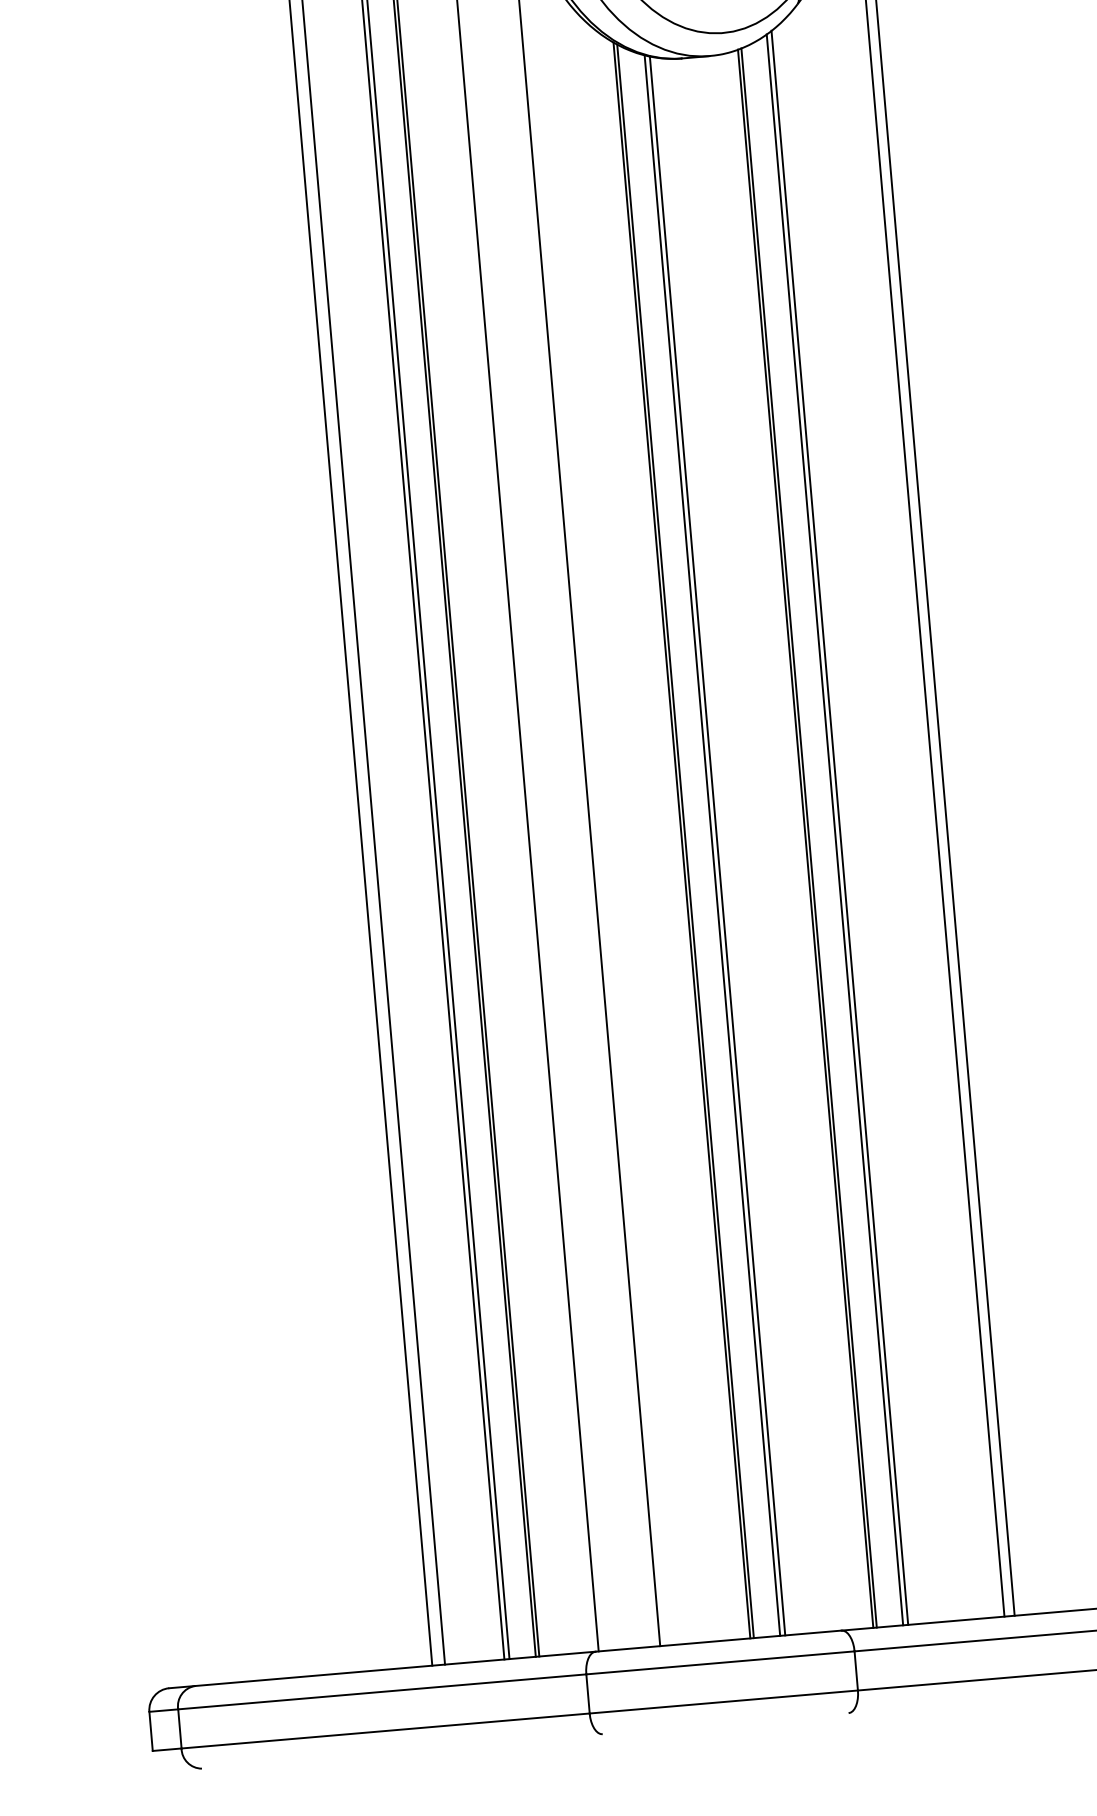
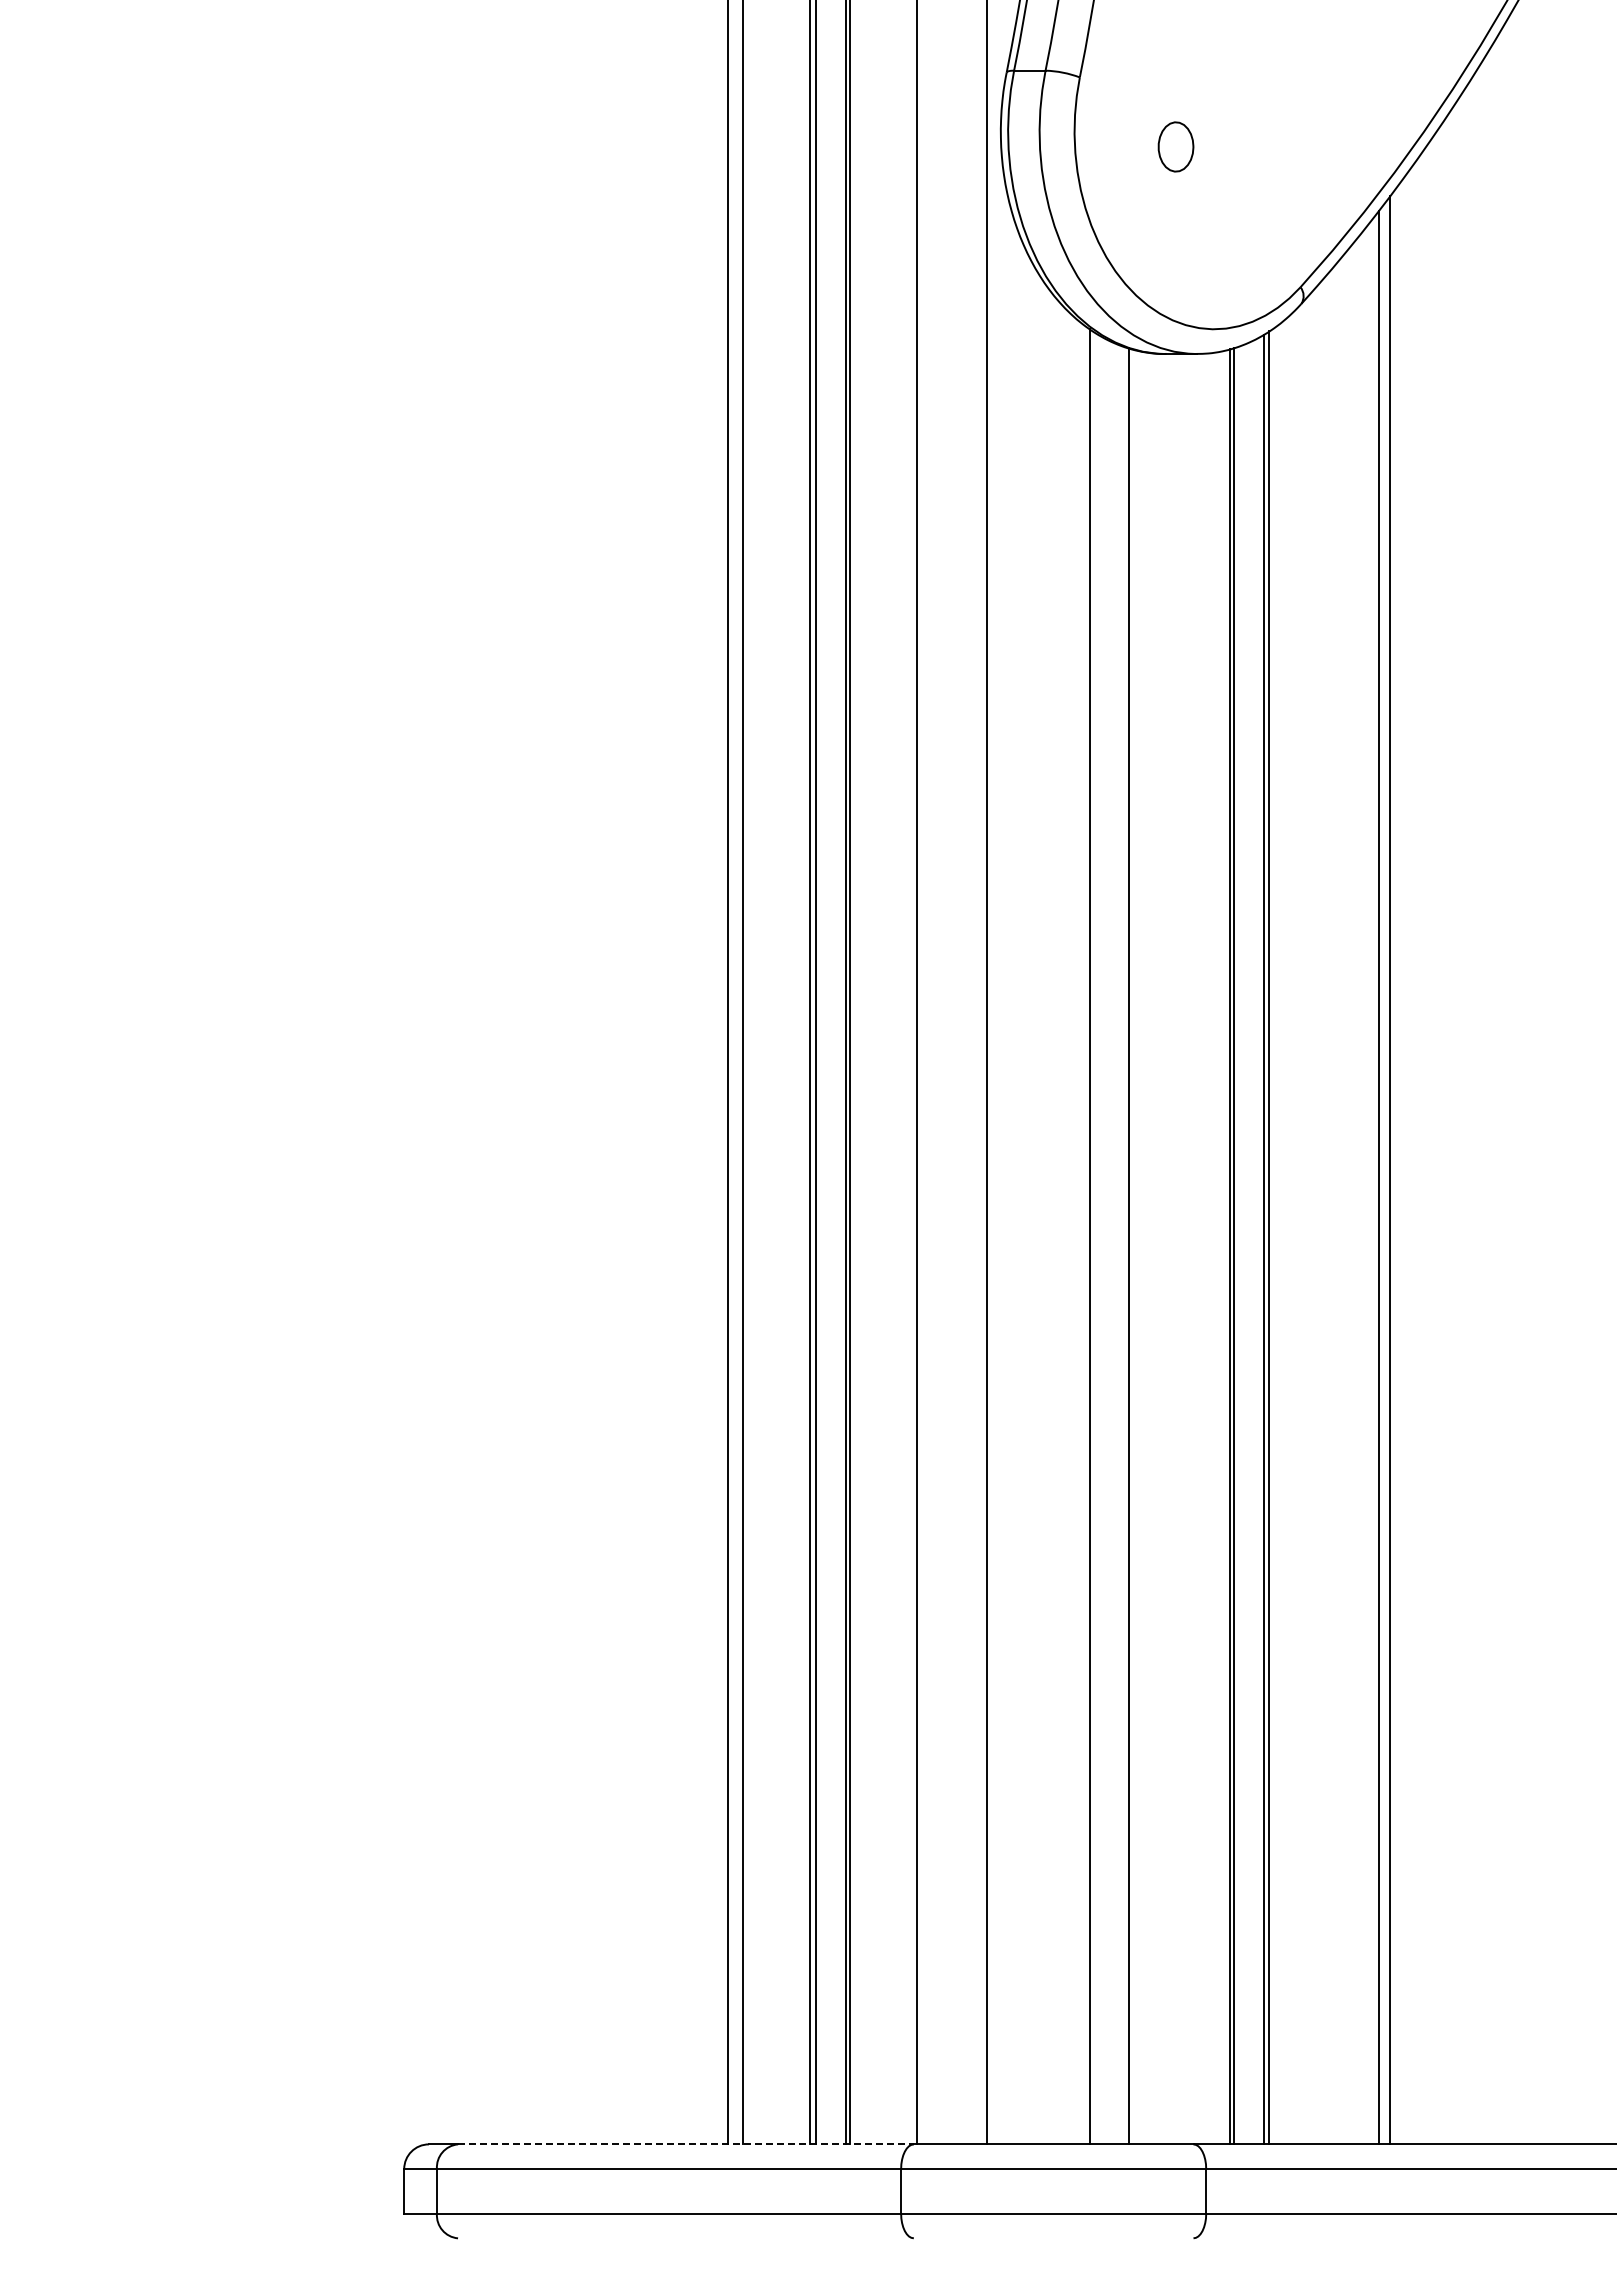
line: (685, 840) -> (1093, 1237), removed
line: (712, 845) -> (1123, 1245), removed
line: (394, 1668) -> (685, 2144), solid -> dashed

